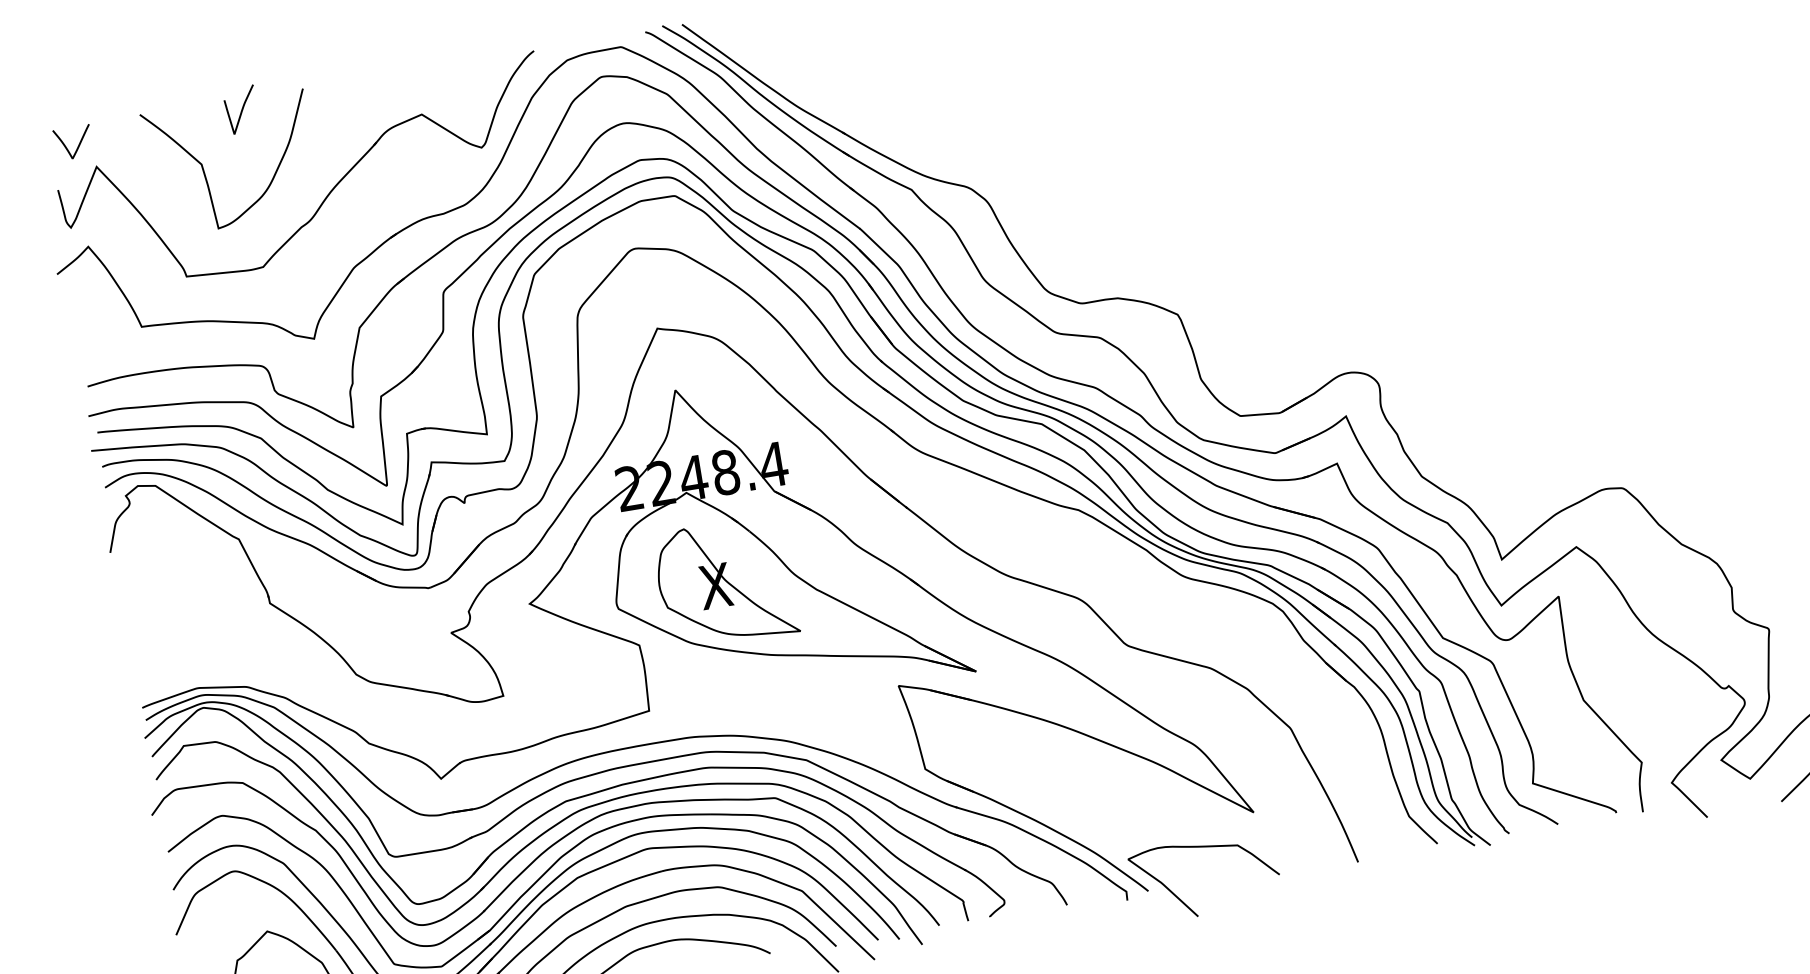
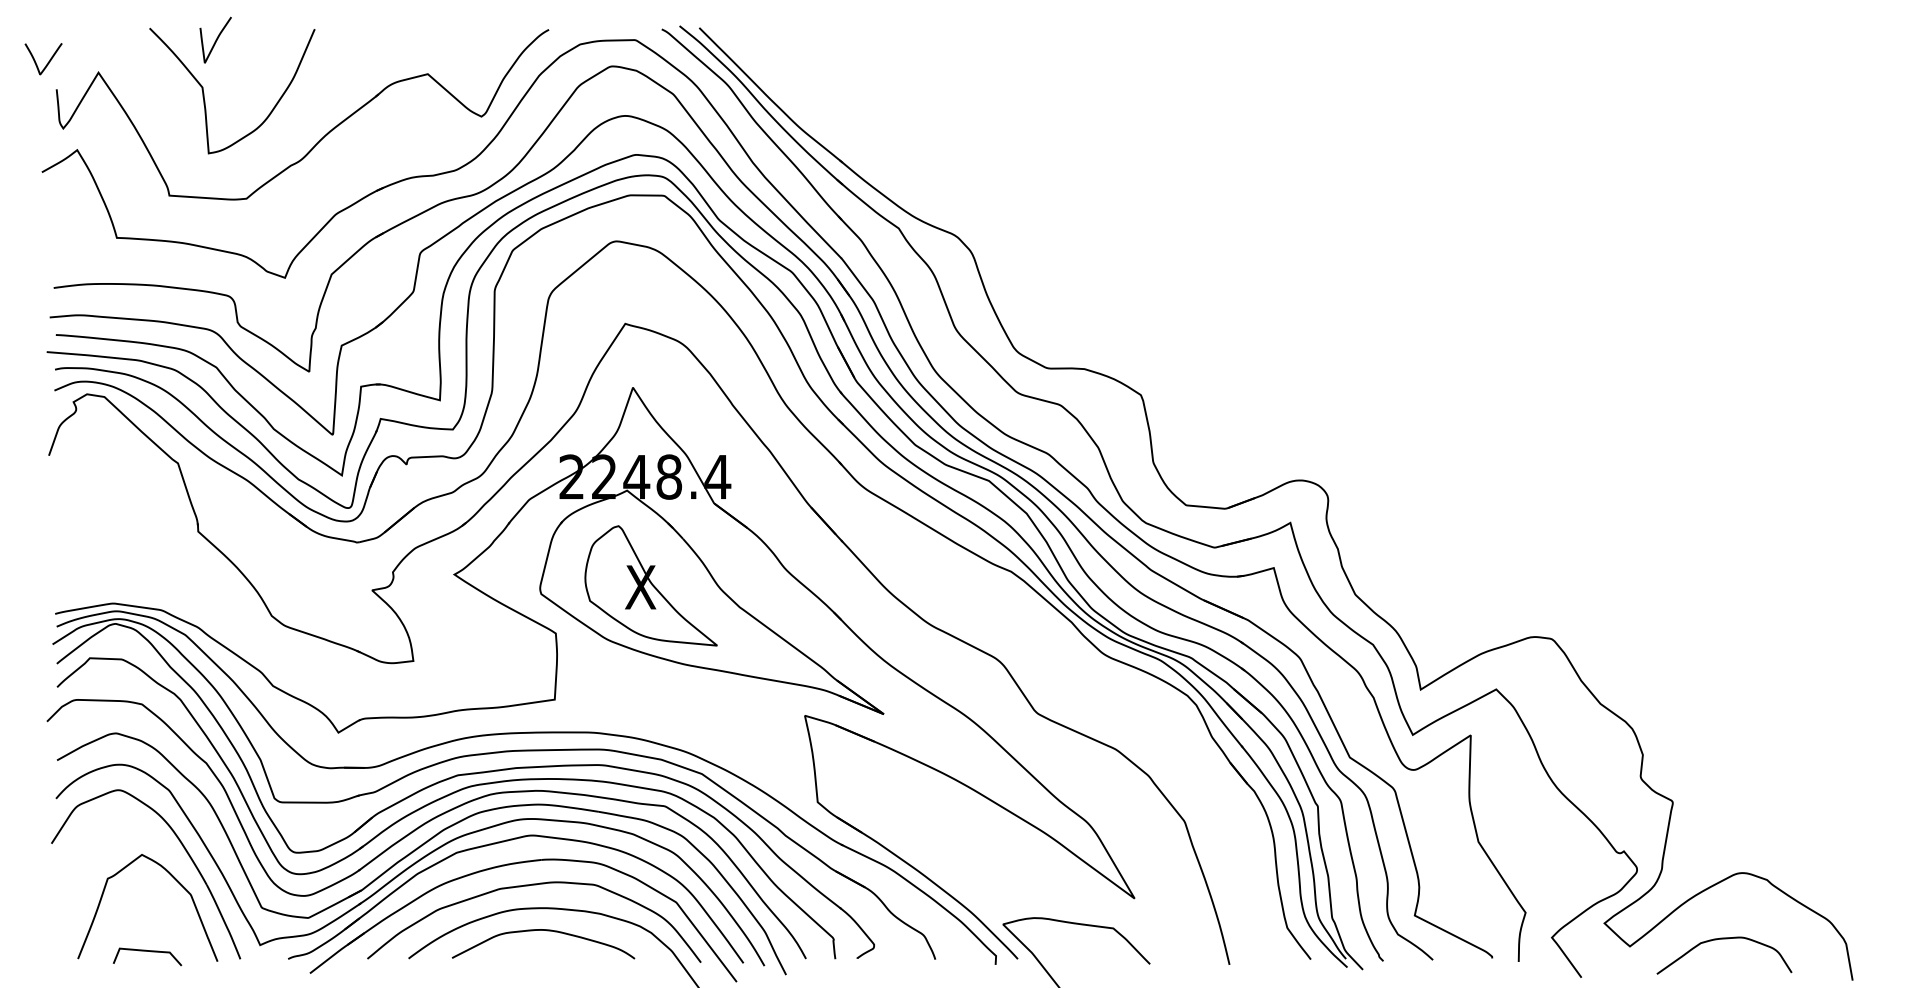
curve: (241, 109) -> (215, 39), moved
curve: (77, 145) -> (47, 62), moved

